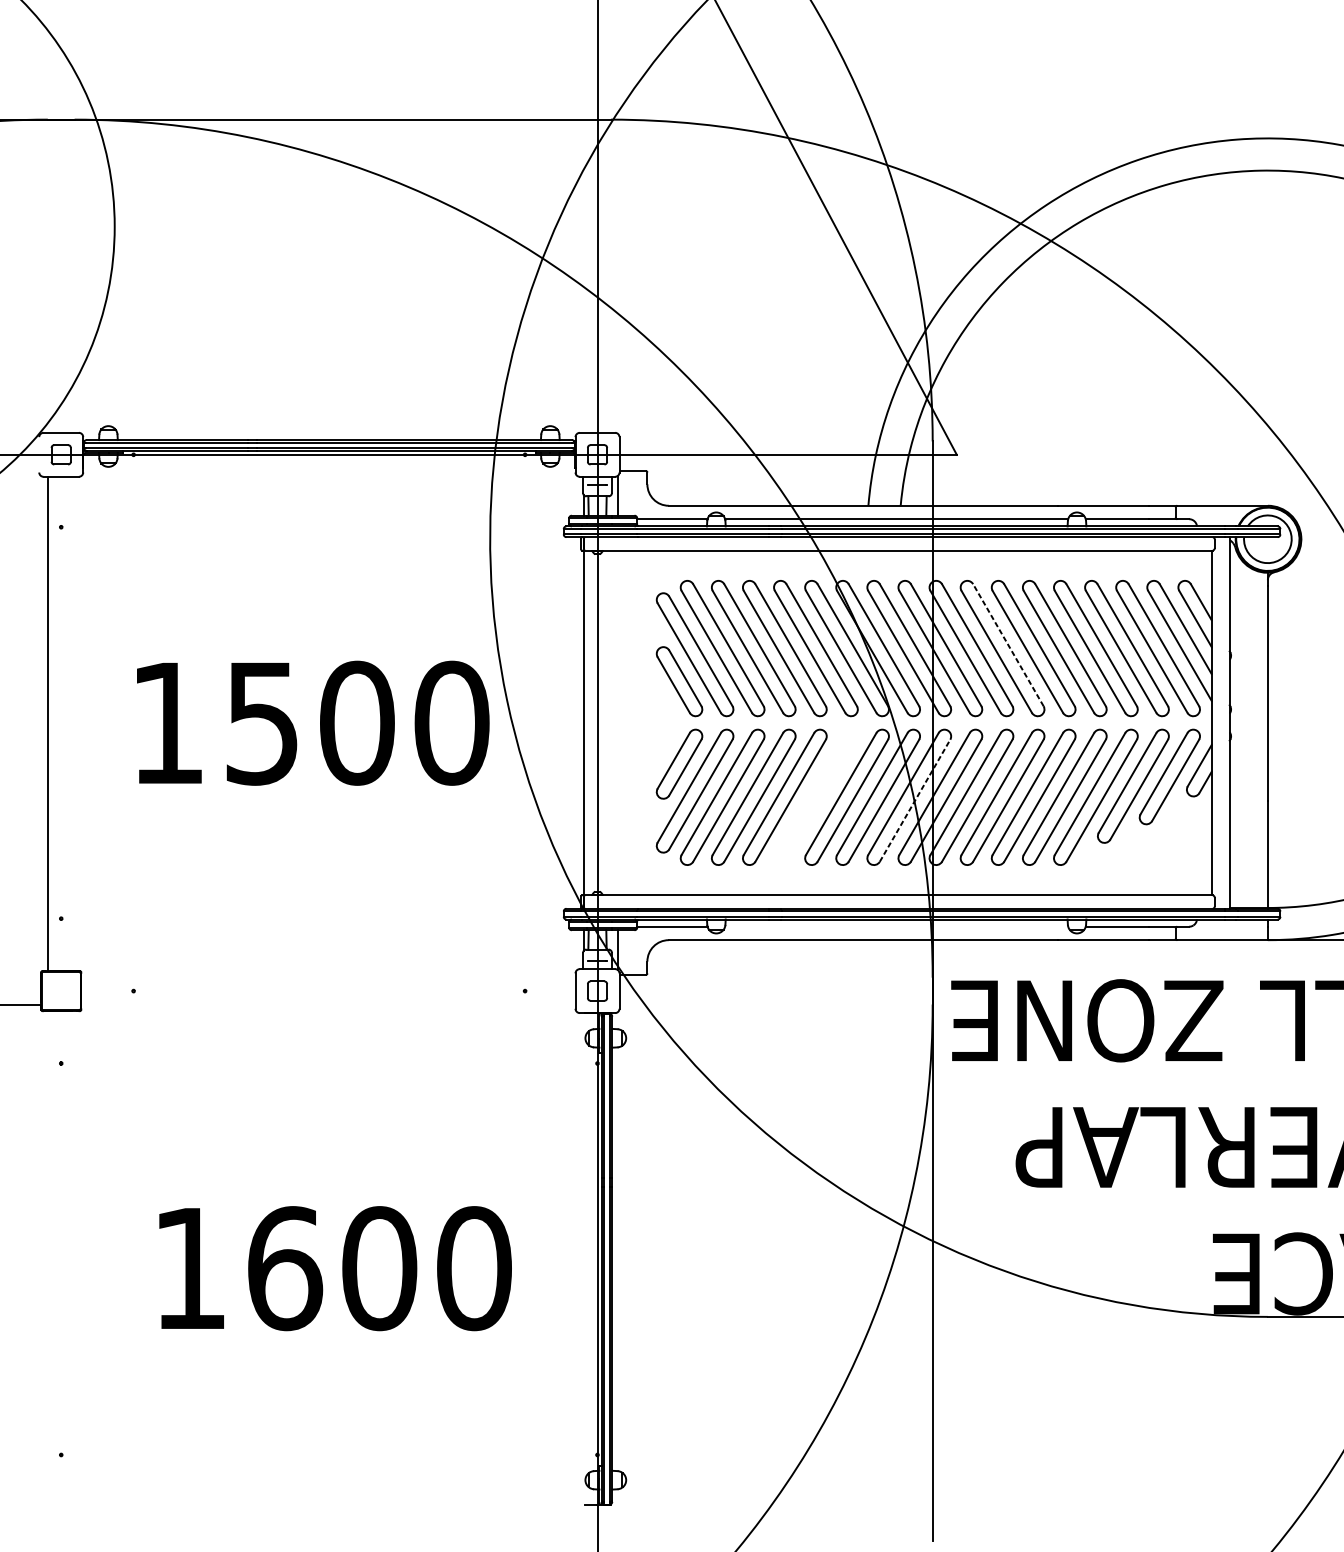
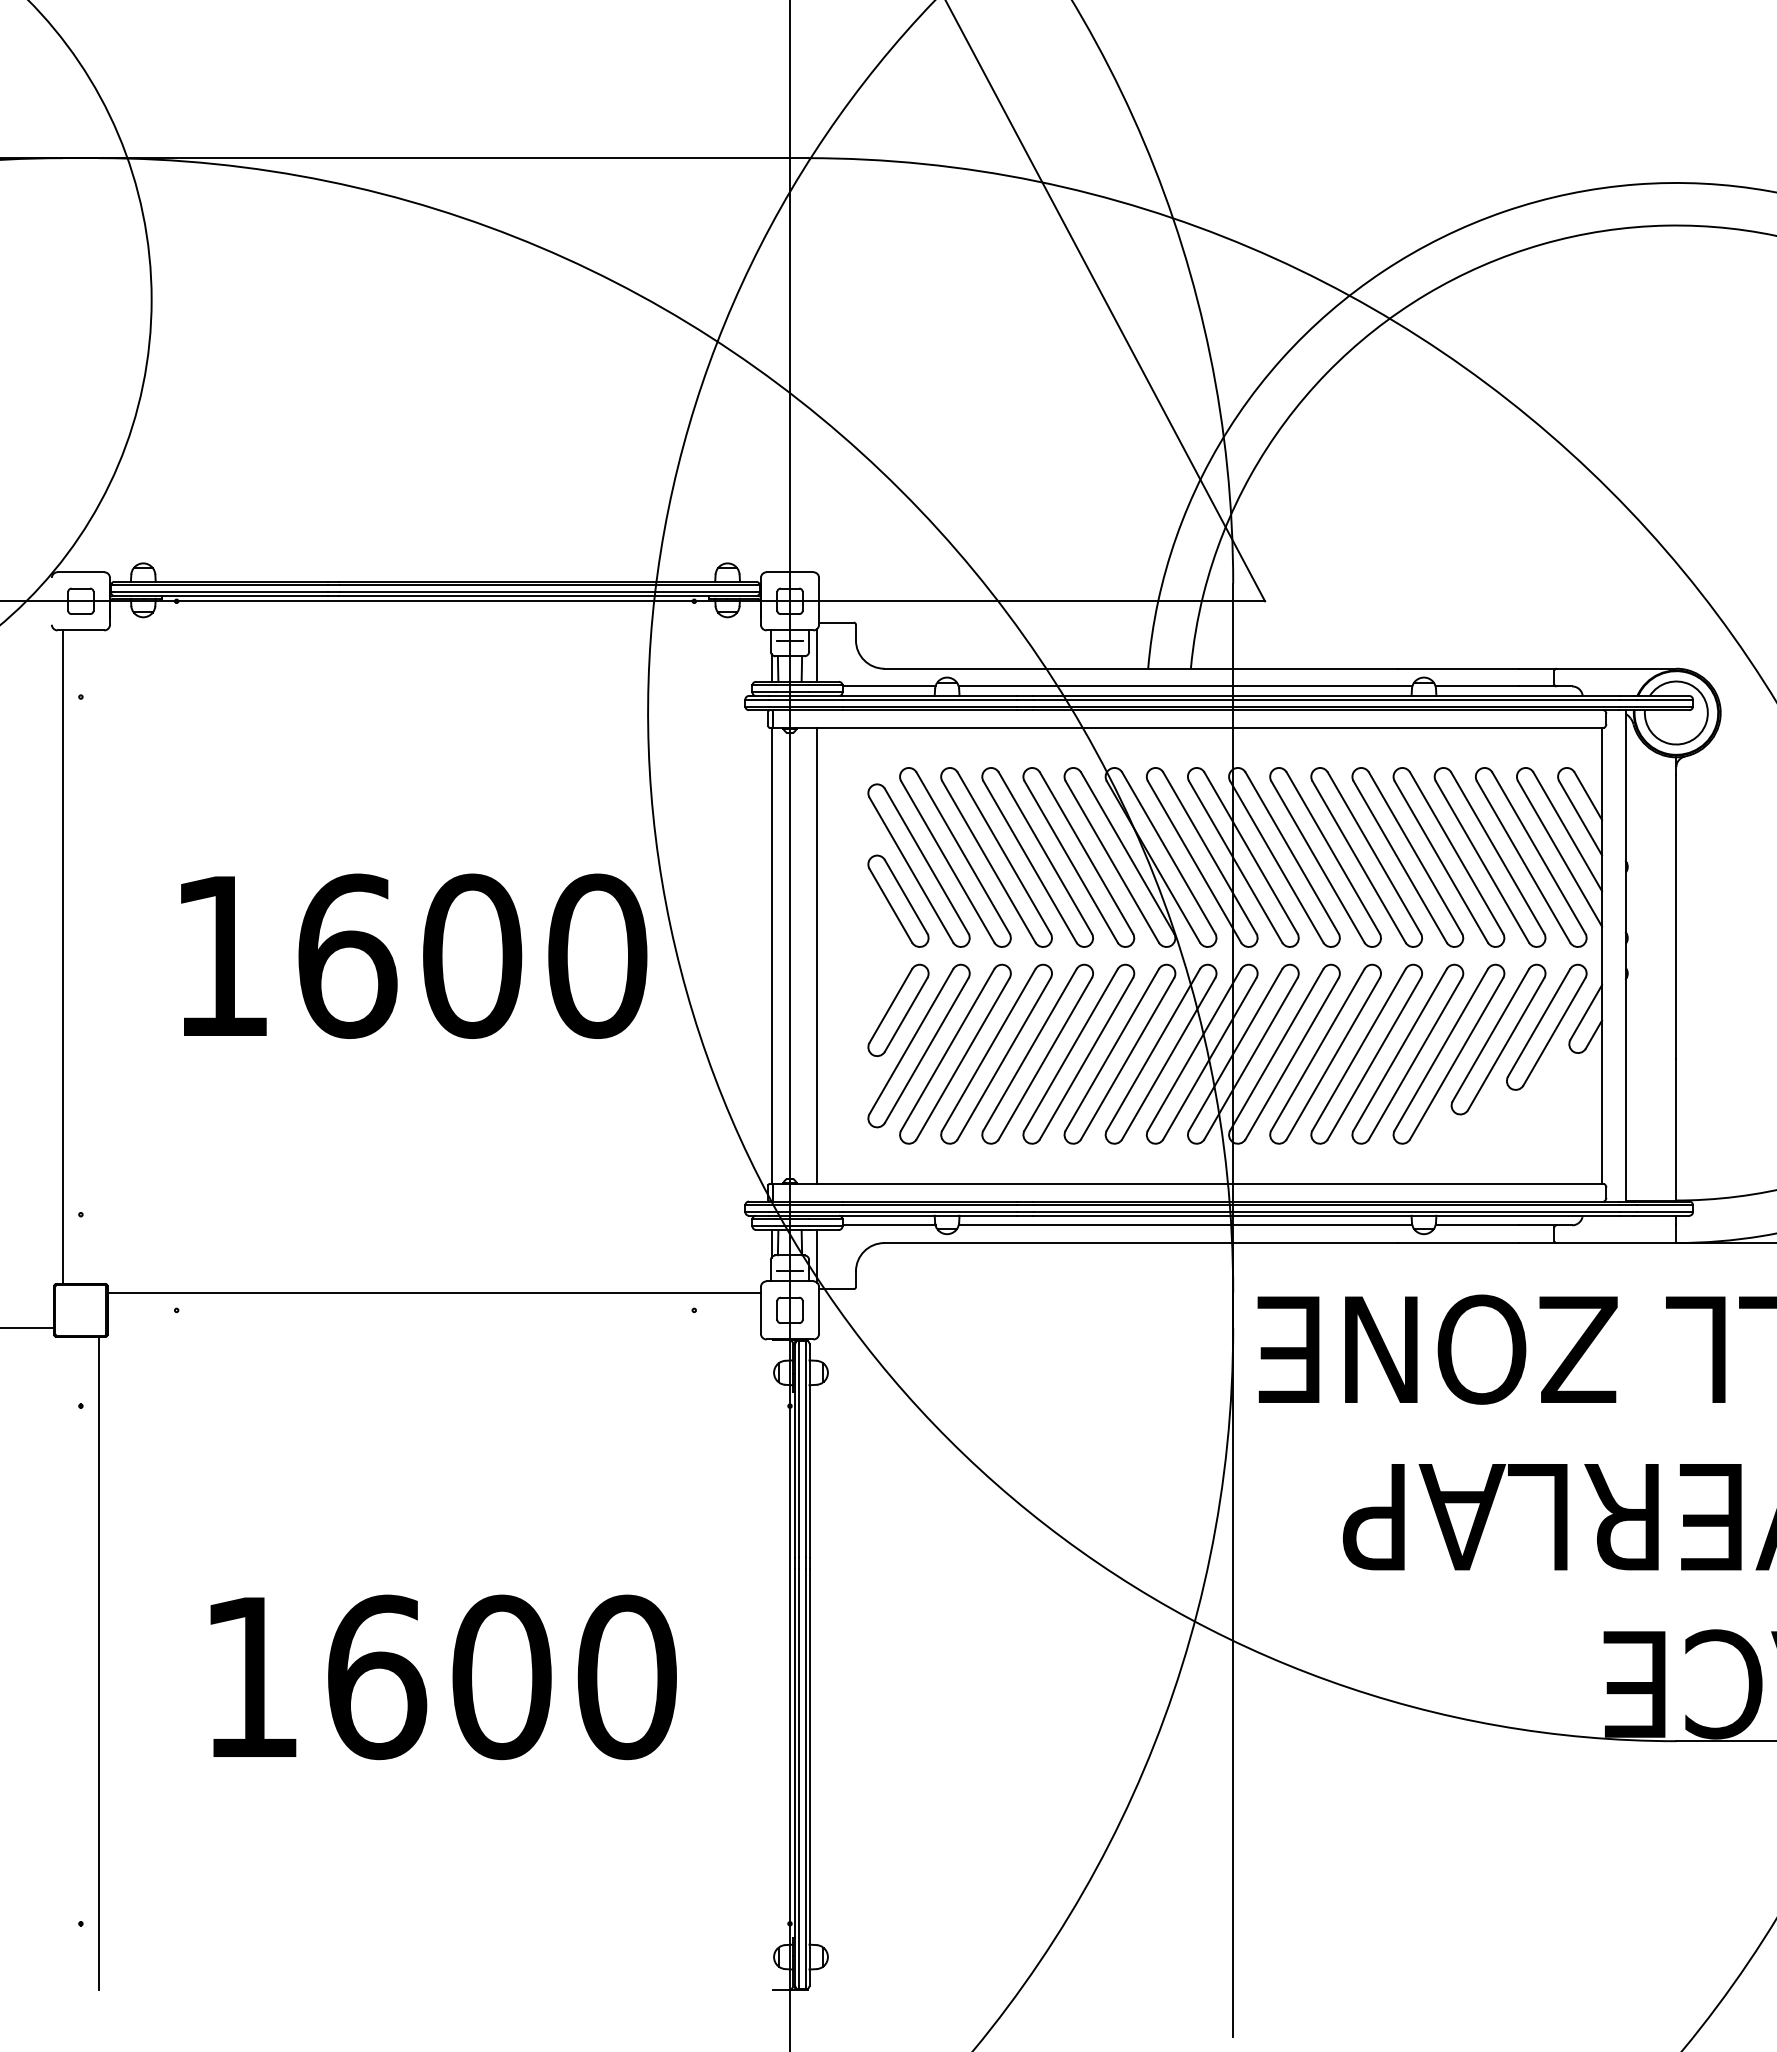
line: (1008, 644) -> (1333, 852), dashed -> solid
text: (262, 722) -> (347, 955), 1500 -> 1600
line: (617, 722) -> (816, 955), added
part: (815, 796) -> (1078, 1053), added
line: (915, 800) -> (1210, 1058), dashed -> solid
line: (896, 926) -> (1185, 1225), added
line: (327, 977) -> (433, 1292), added
line: (74, 1258) -> (98, 1663), added

